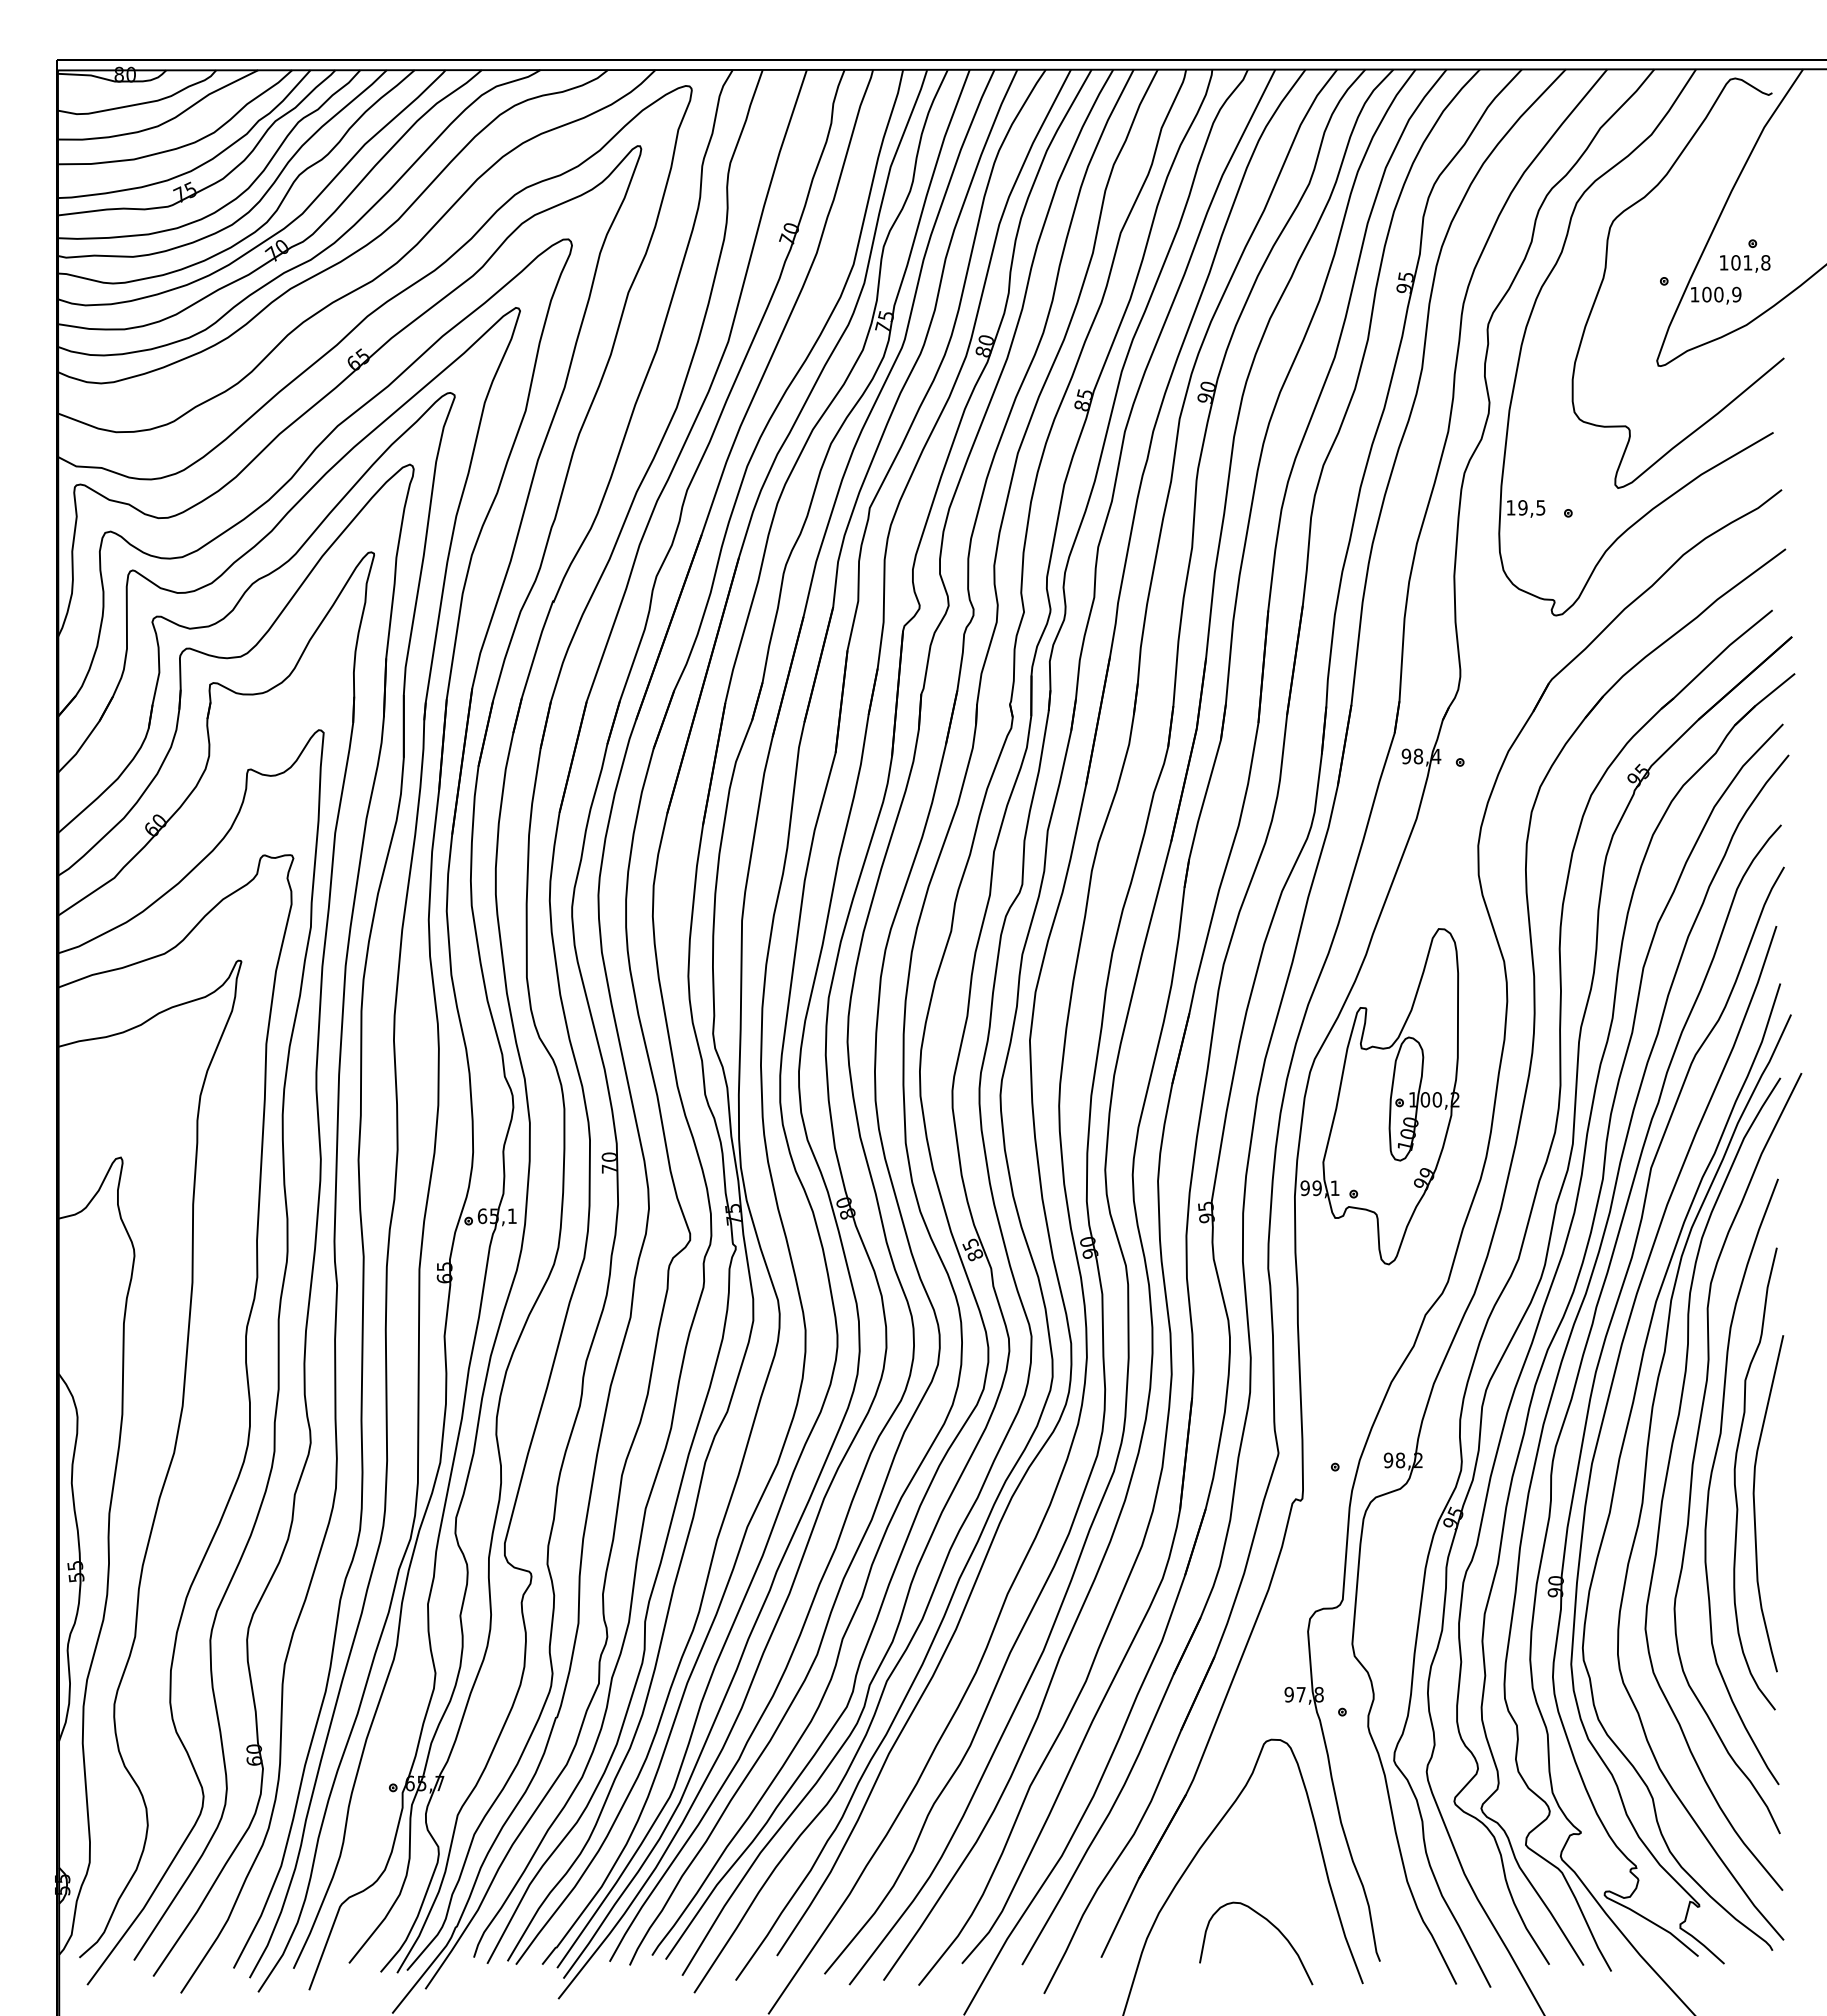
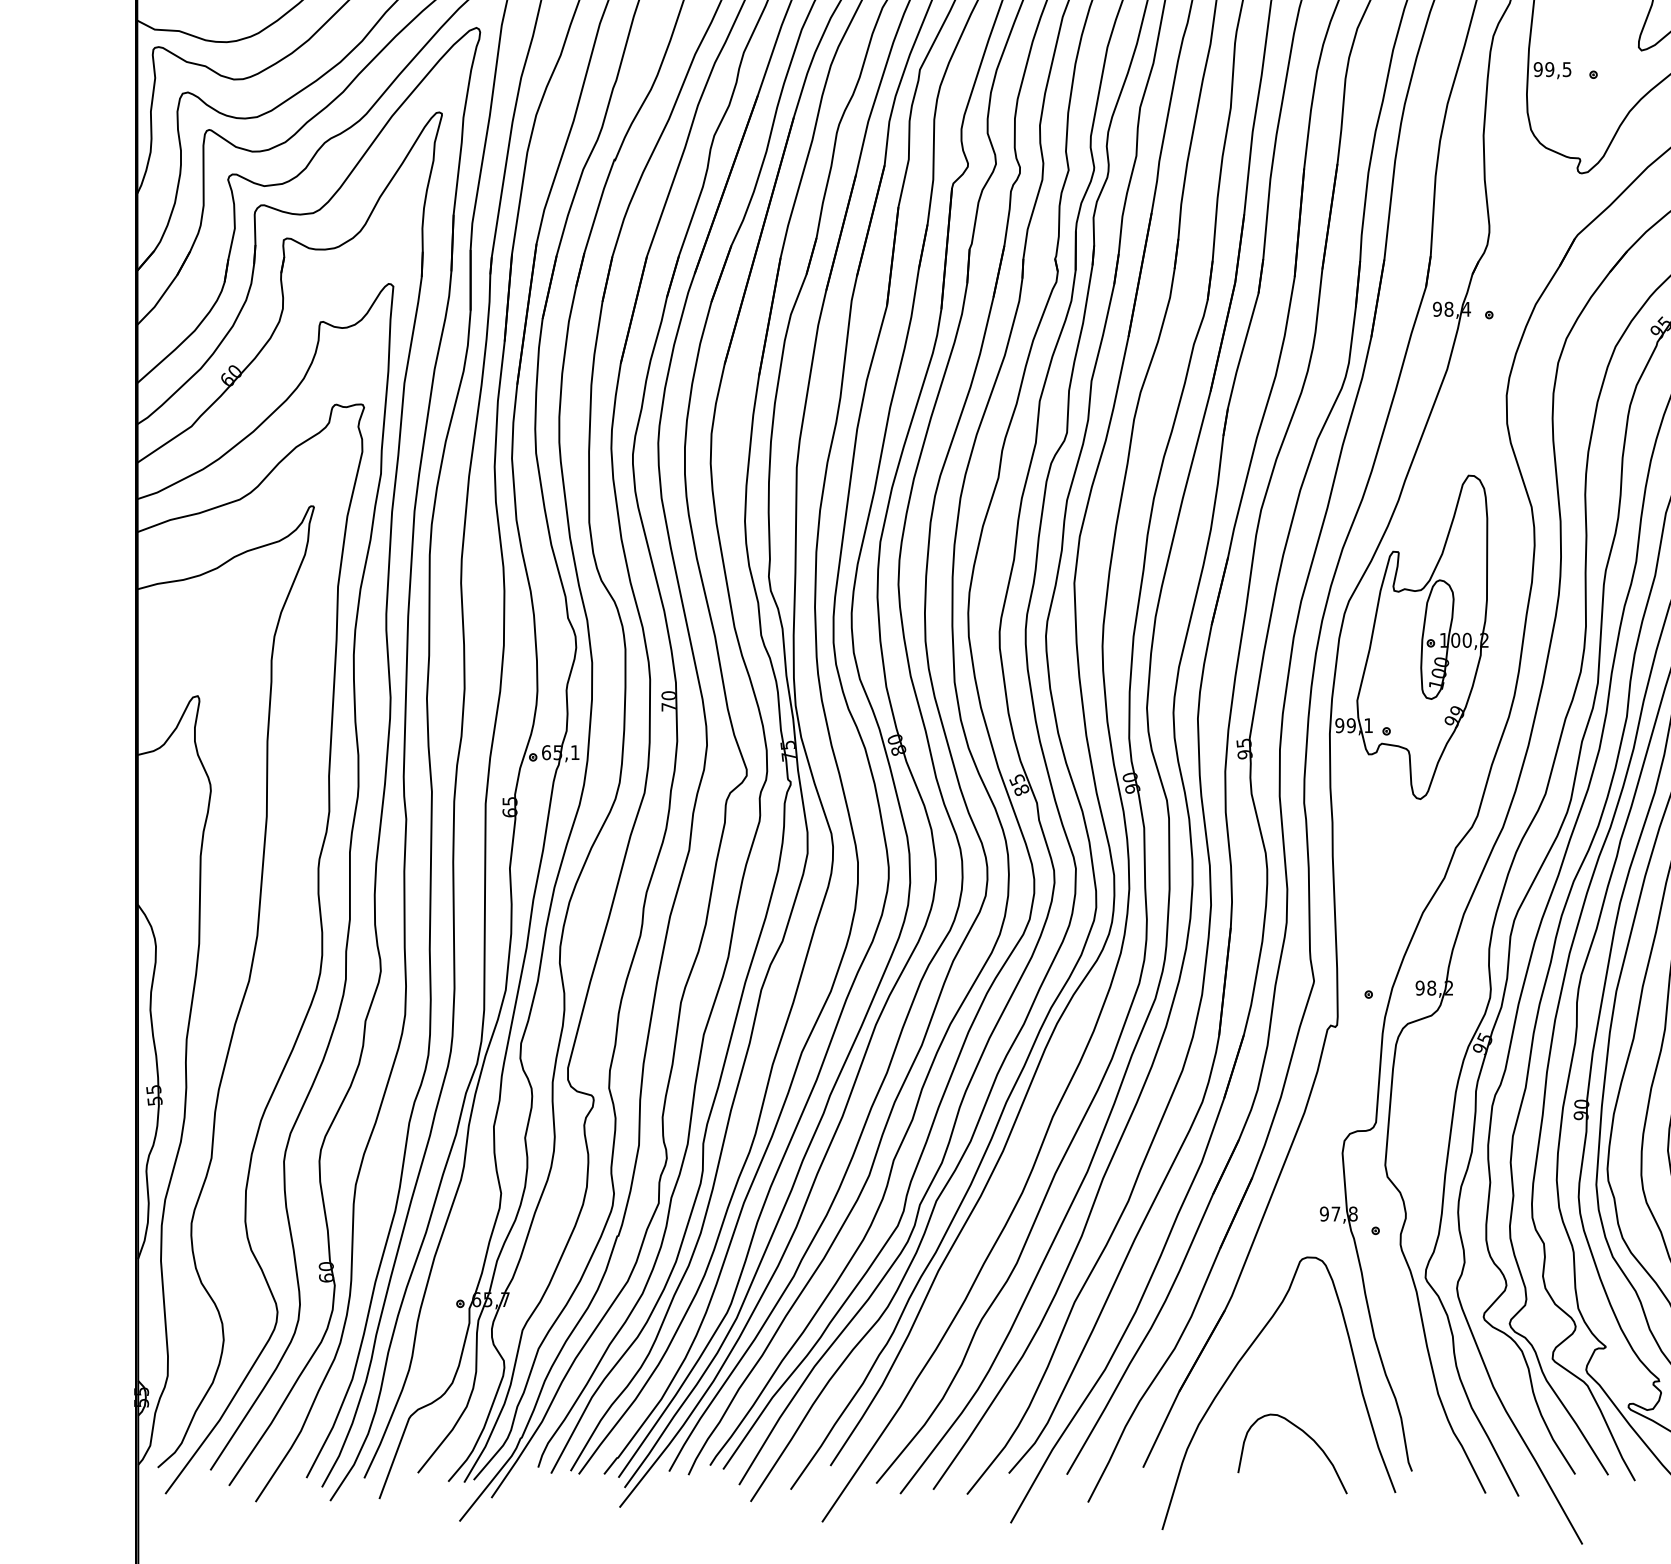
text: (1510, 507) -> (1537, 69), 19,5 -> 99,5

